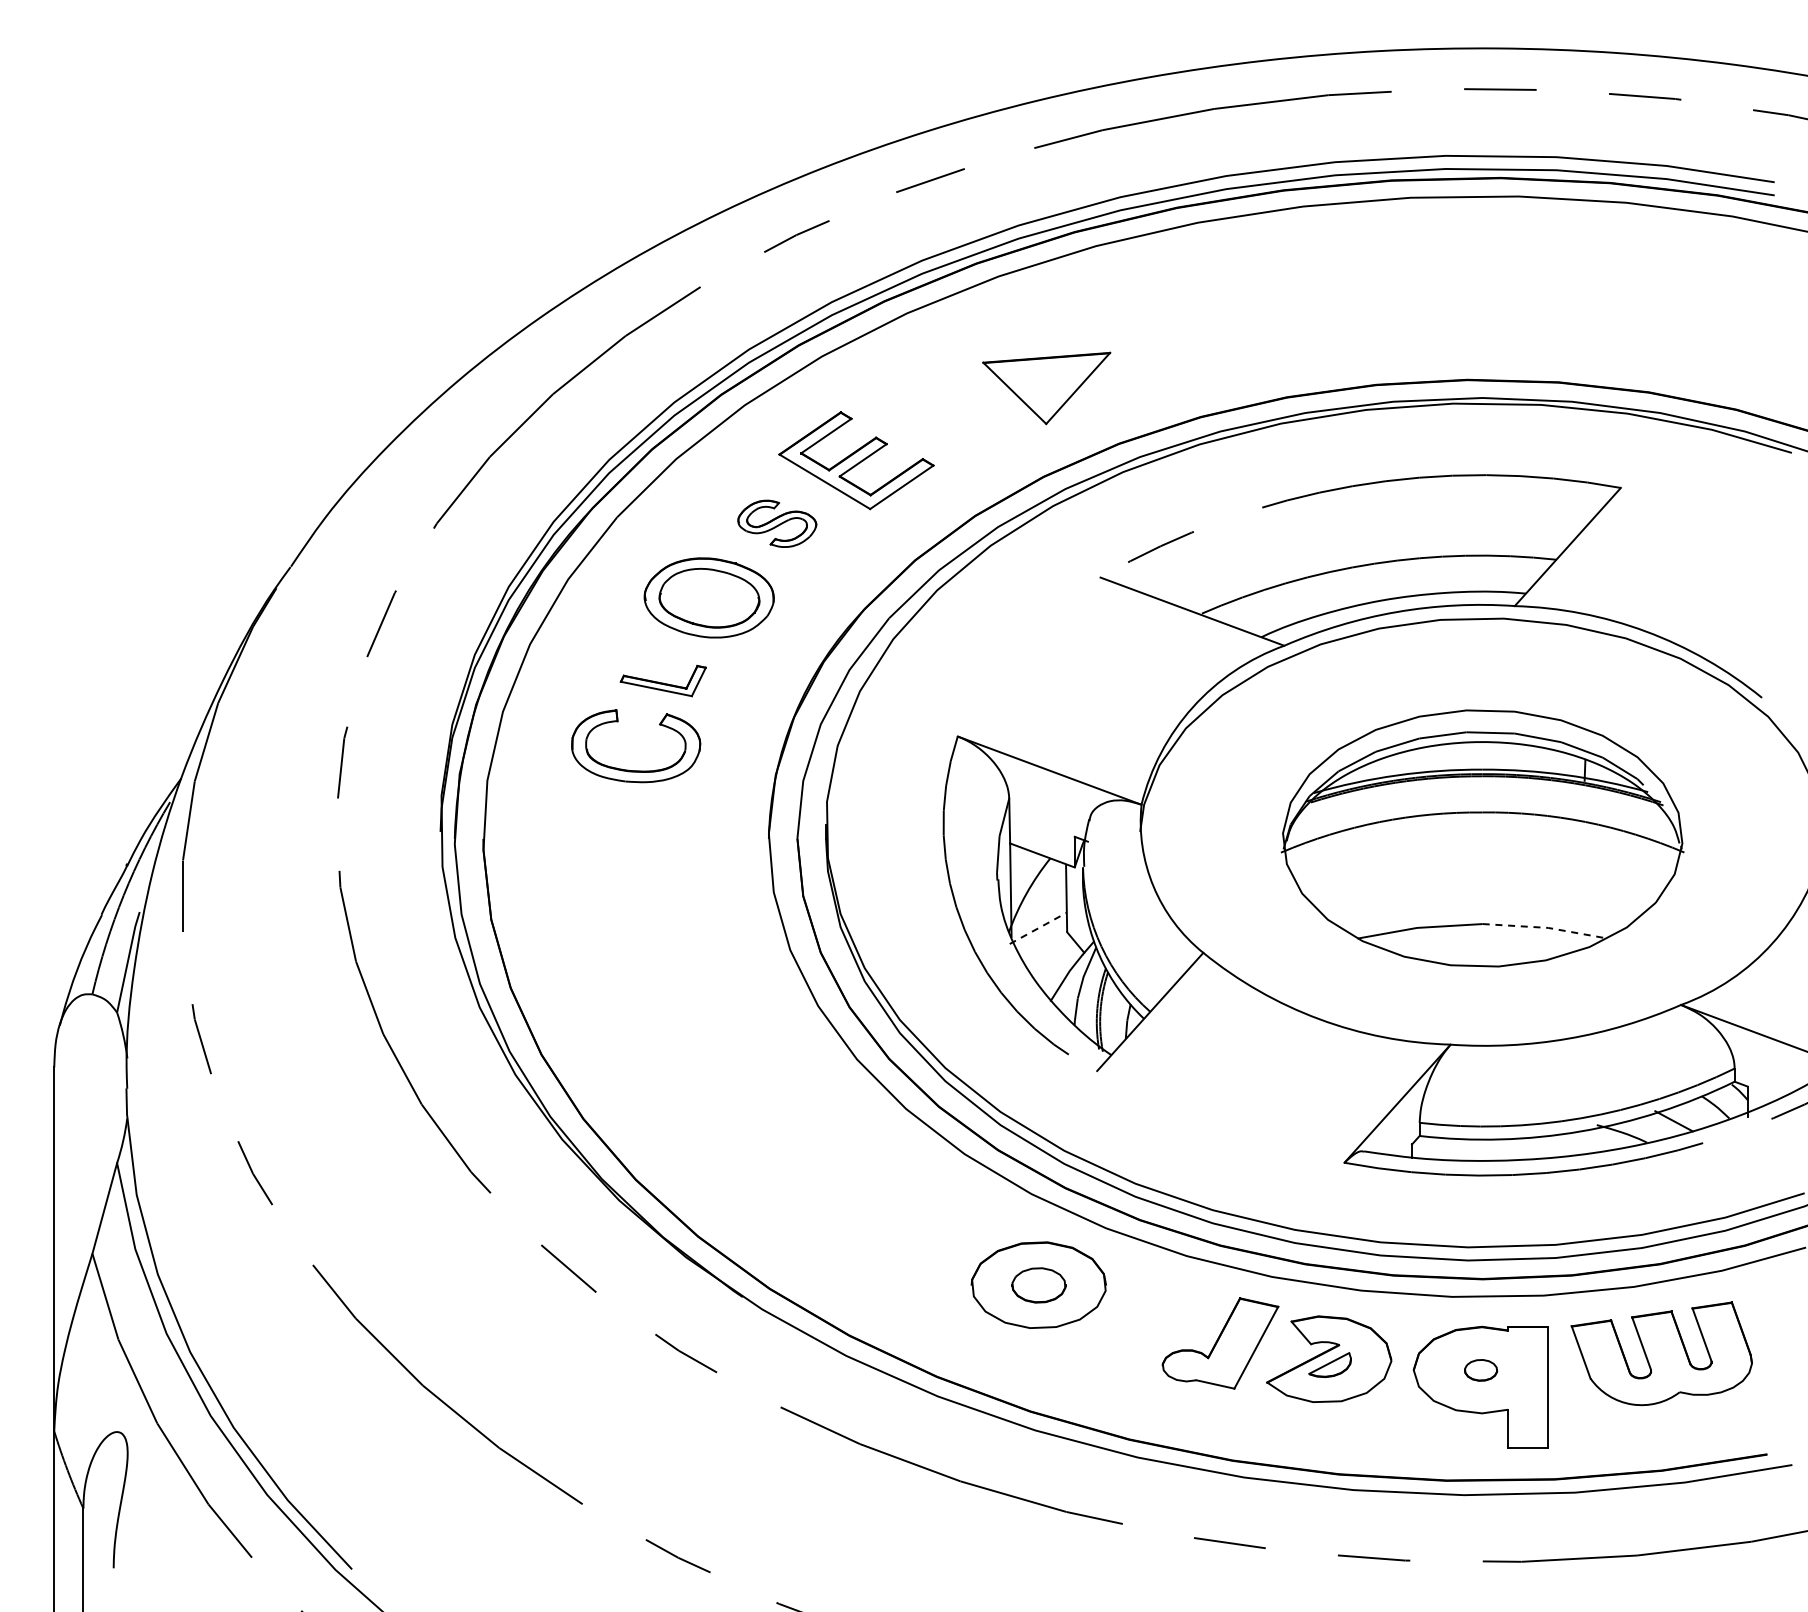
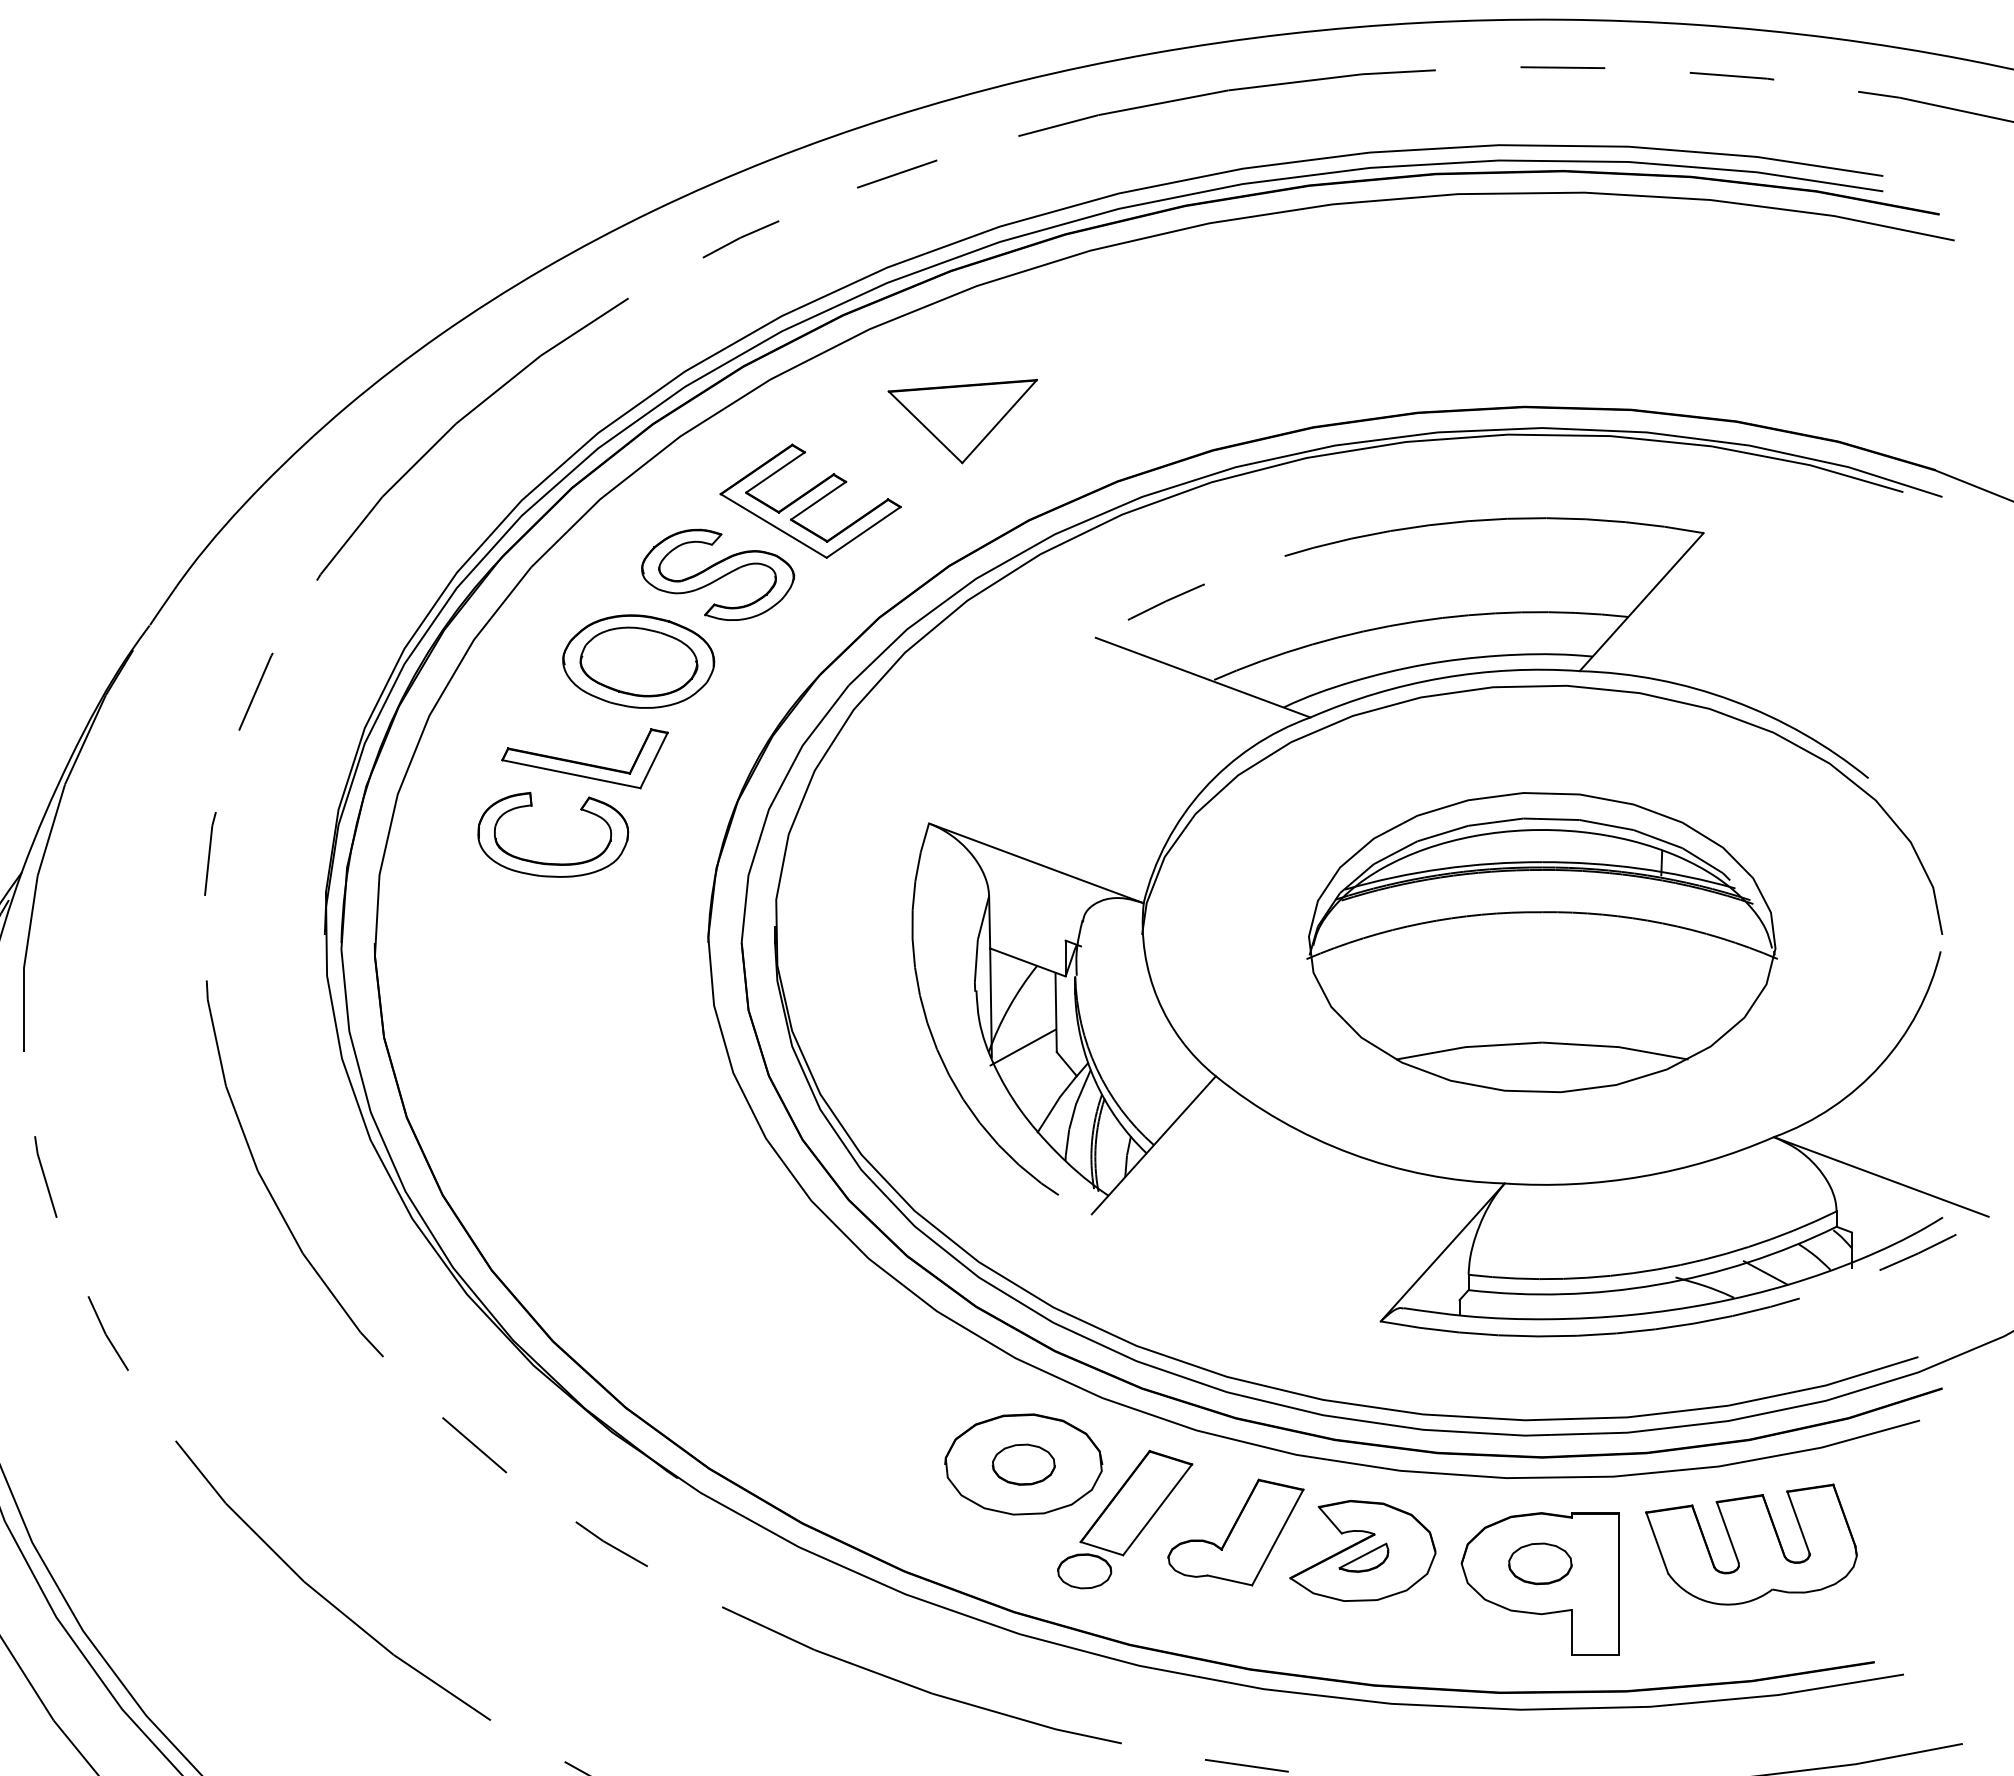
part: (1046, 388) -> (962, 421), moved
part: (777, 523) -> (718, 574), size x1.67
part: (663, 680) -> (585, 758), size x1.67
line: (1039, 927) -> (1024, 1046), dashed -> solid
line: (1546, 927) -> (1616, 1046), dashed -> solid
part: (1125, 1332) -> (1124, 1519), added
part: (1480, 1370) -> (1539, 1564), size x1.67

